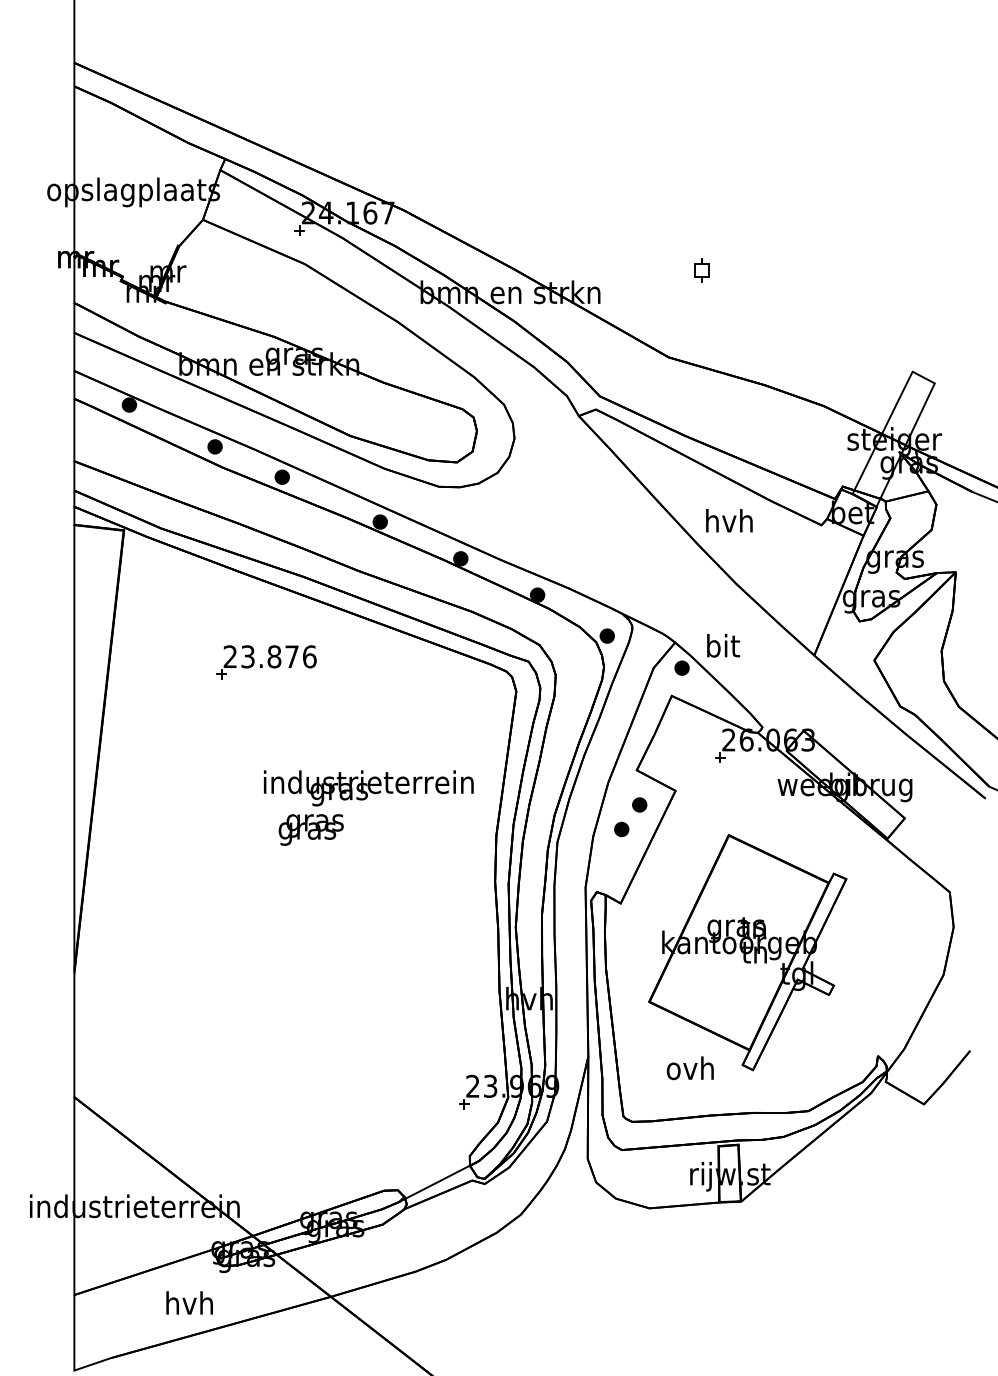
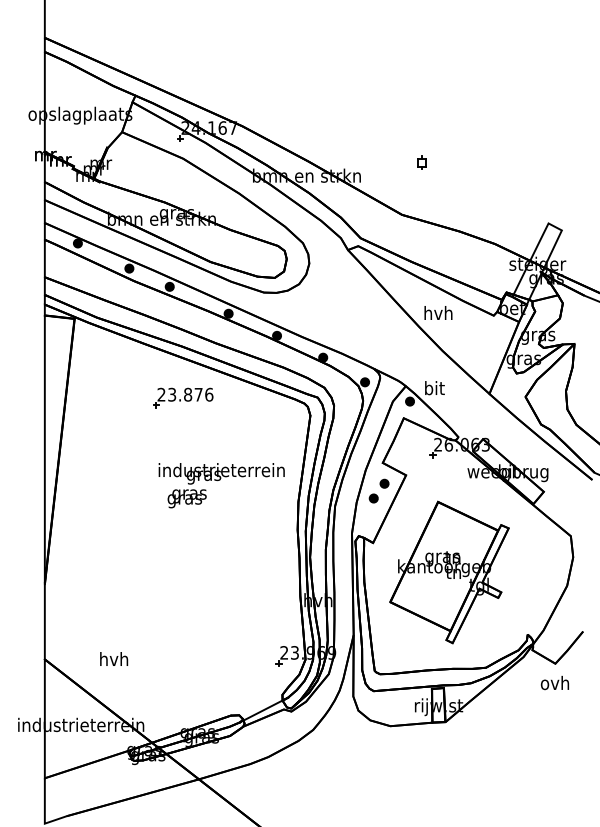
part: (266, 661) -> (183, 397), moved
text: (689, 1067) -> (554, 682), moved
text: (190, 1302) -> (114, 658), moved

